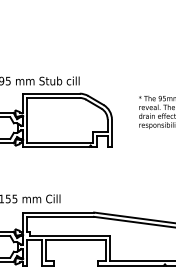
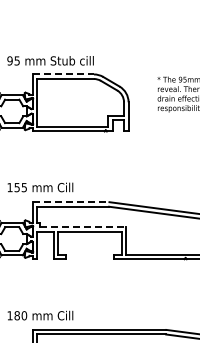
line: (51, 93) -> (63, 74), solid -> dashed
line: (58, 212) -> (71, 202), solid -> dashed
line: (69, 236) -> (83, 227), solid -> dashed

